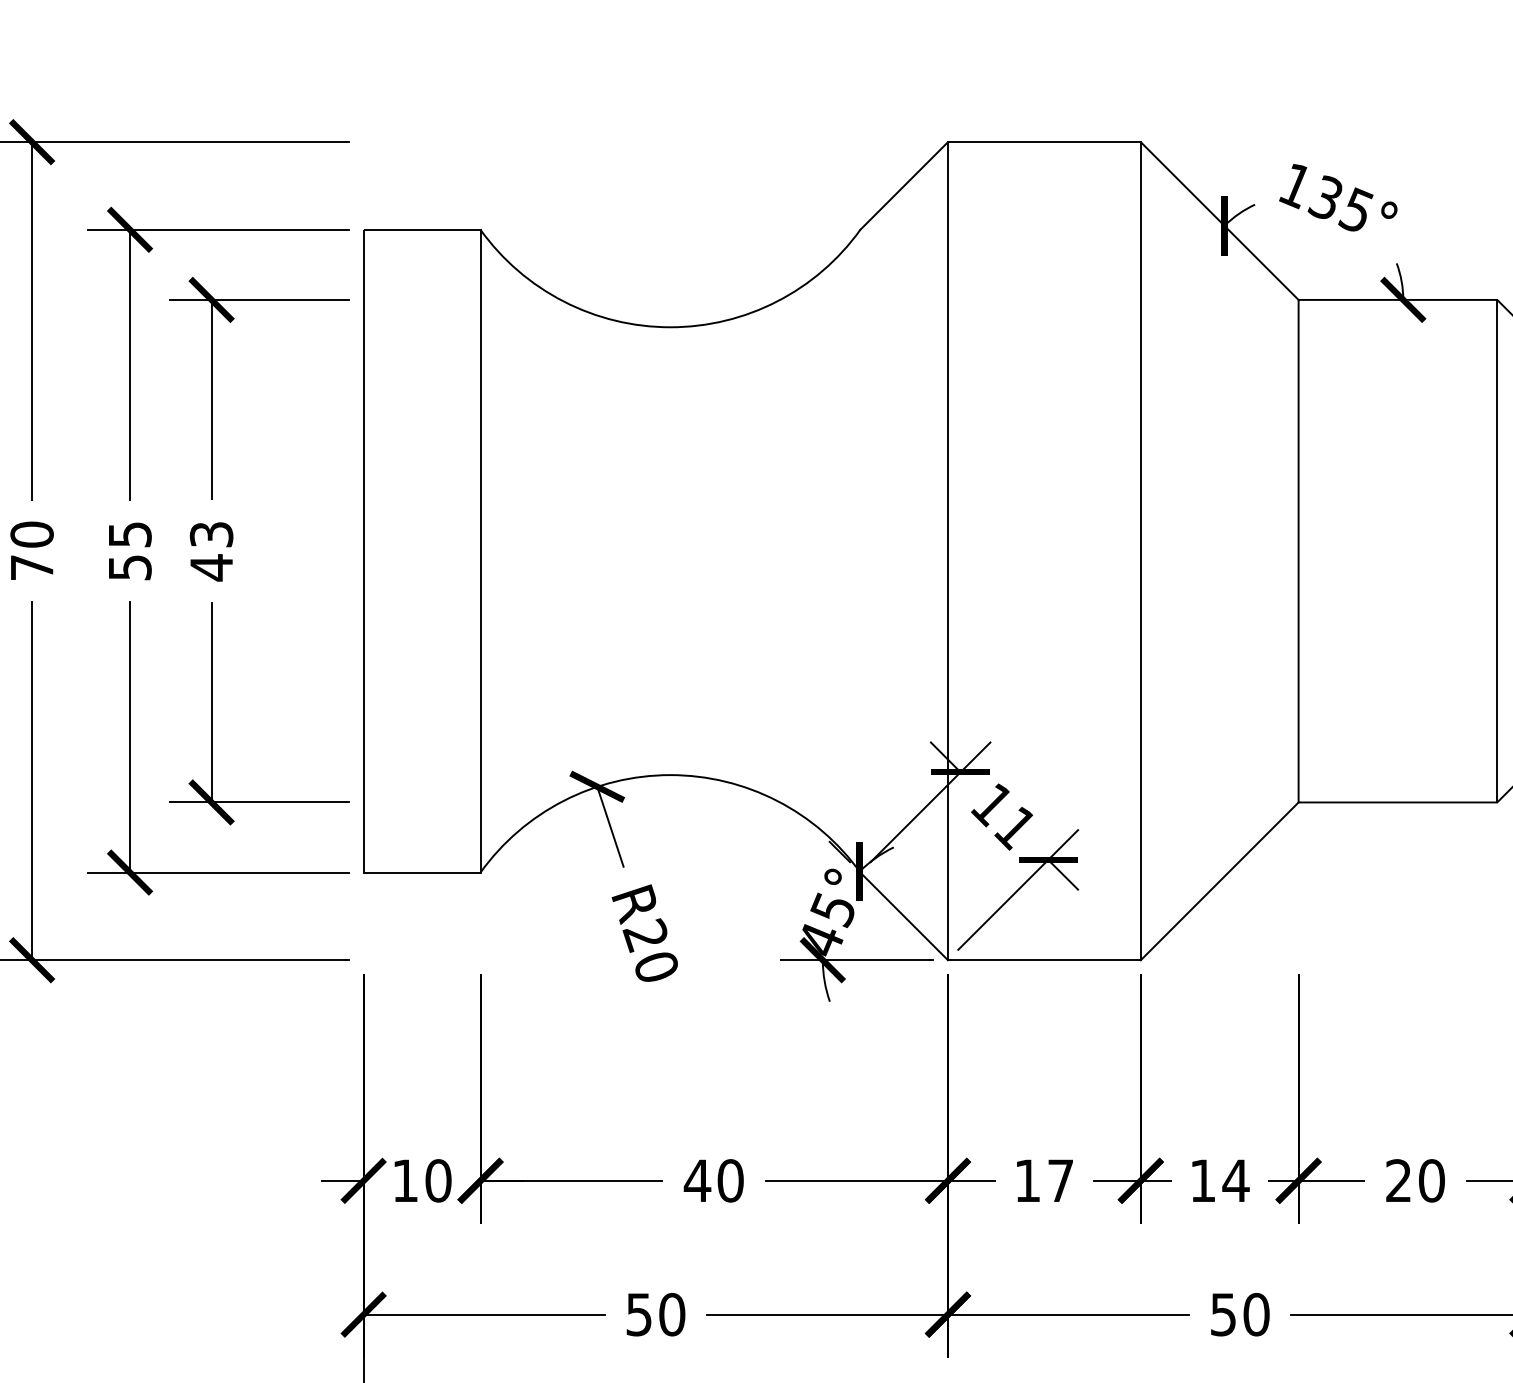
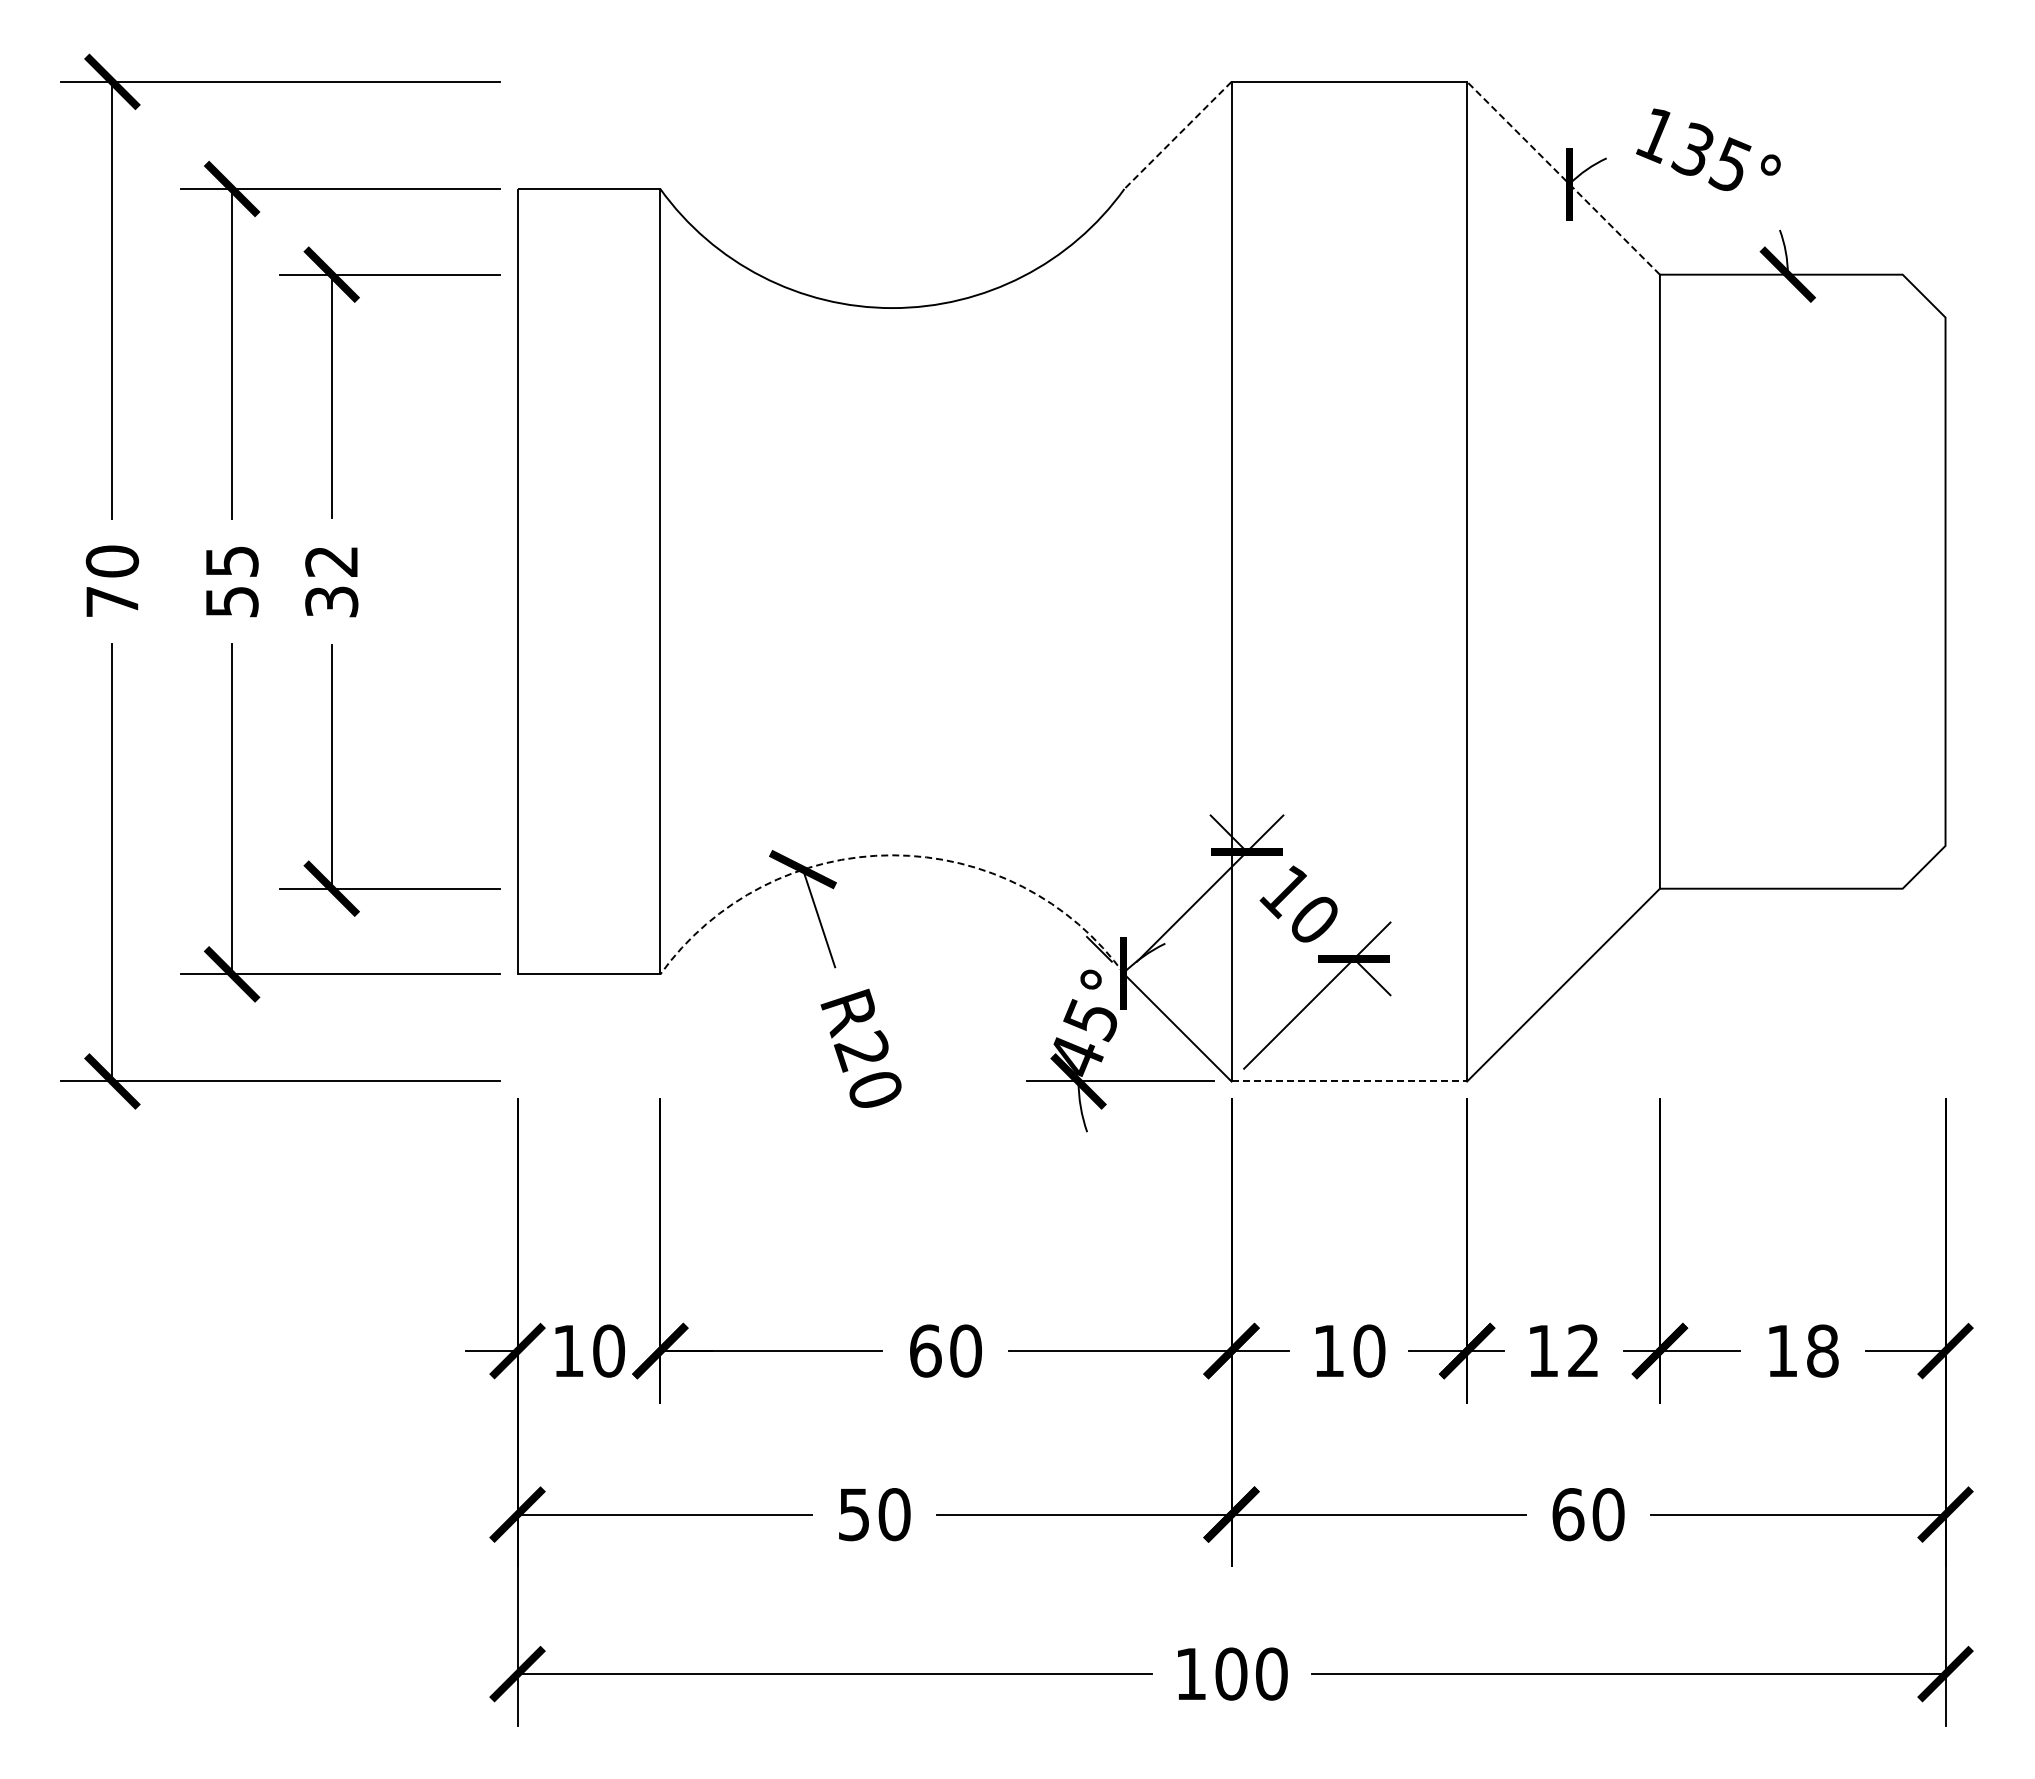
line: (903, 186) -> (1177, 135), solid -> dashed
line: (1219, 220) -> (1563, 177), solid -> dashed
text: (211, 551) -> (331, 582), 43 -> 32
line: (1497, 551) -> (1902, 581), removed
arc: (670, 775) -> (892, 855), solid -> dashed
text: (1014, 828) -> (1312, 920), 11 -> 10
line: (1044, 960) -> (1349, 1081), solid -> dashed
text: (697, 1180) -> (925, 1350), 40 -> 60
text: (1060, 1180) -> (1369, 1350), 17 -> 10
text: (1236, 1180) -> (1583, 1350), 14 -> 12
text: (1415, 1180) -> (1802, 1350), 20 -> 18
text: (1223, 1314) -> (1568, 1514), 50 -> 60

